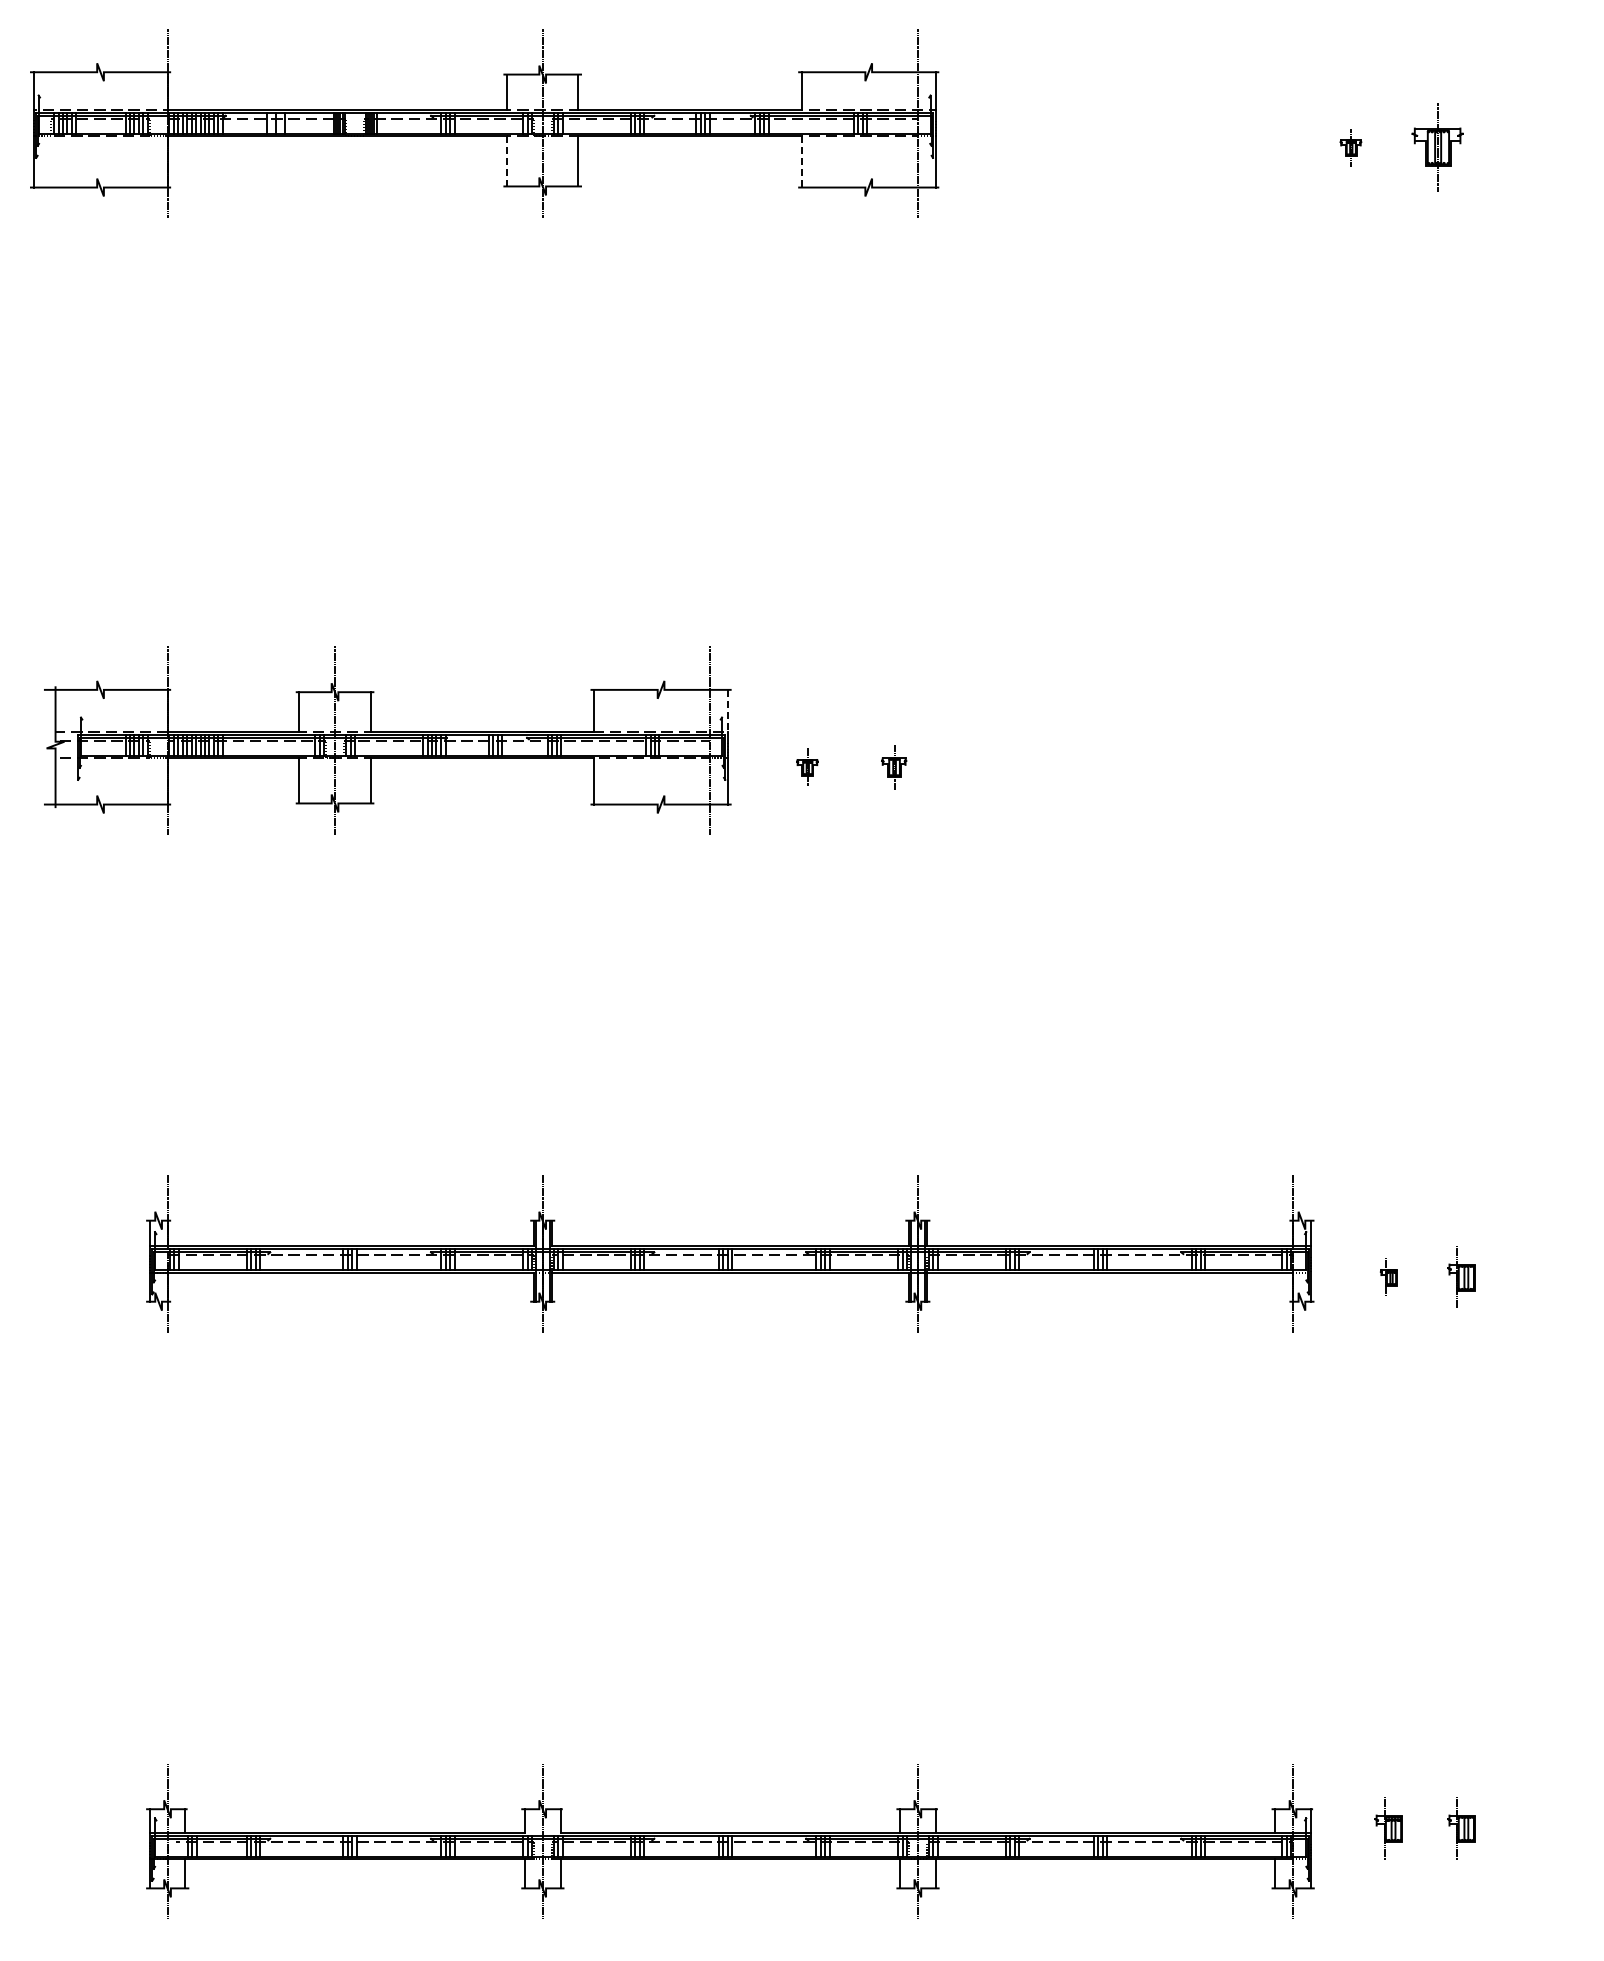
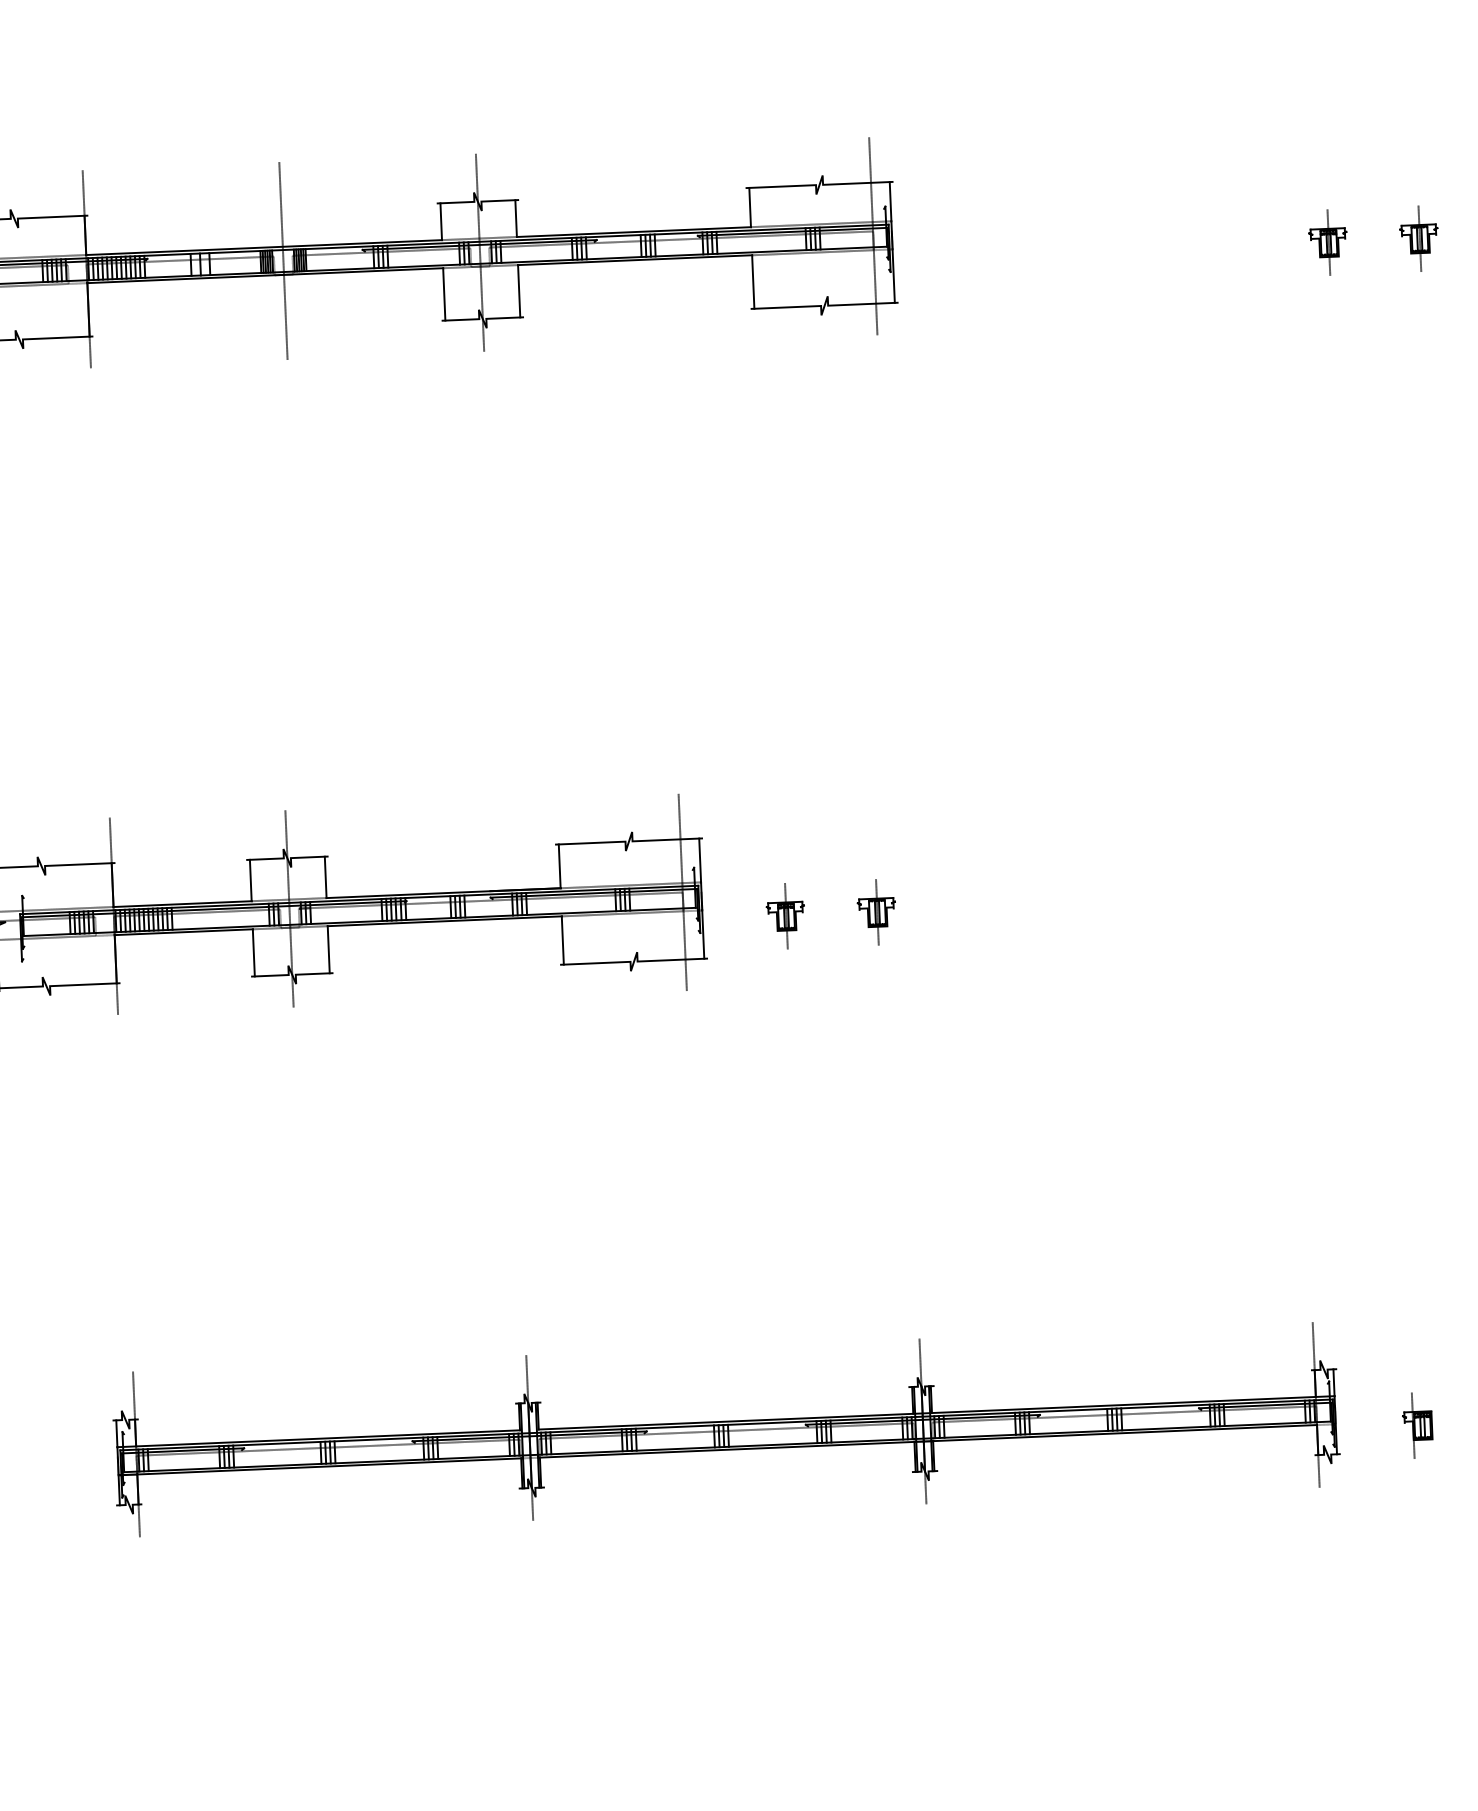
line: (355, 122) -> (283, 260), added
part: (1350, 147) -> (1327, 242), size x1.67
part: (1437, 147) -> (1419, 238), size x0.71
line: (506, 161) -> (443, 294), dashed -> solid
line: (801, 162) -> (753, 282), dashed -> solid
line: (728, 710) -> (700, 860), dashed -> solid
part: (807, 767) -> (785, 916), size x1.67
part: (893, 767) -> (876, 912), size x1.43
part: (1388, 1276) -> (1417, 1424), size x1.67

